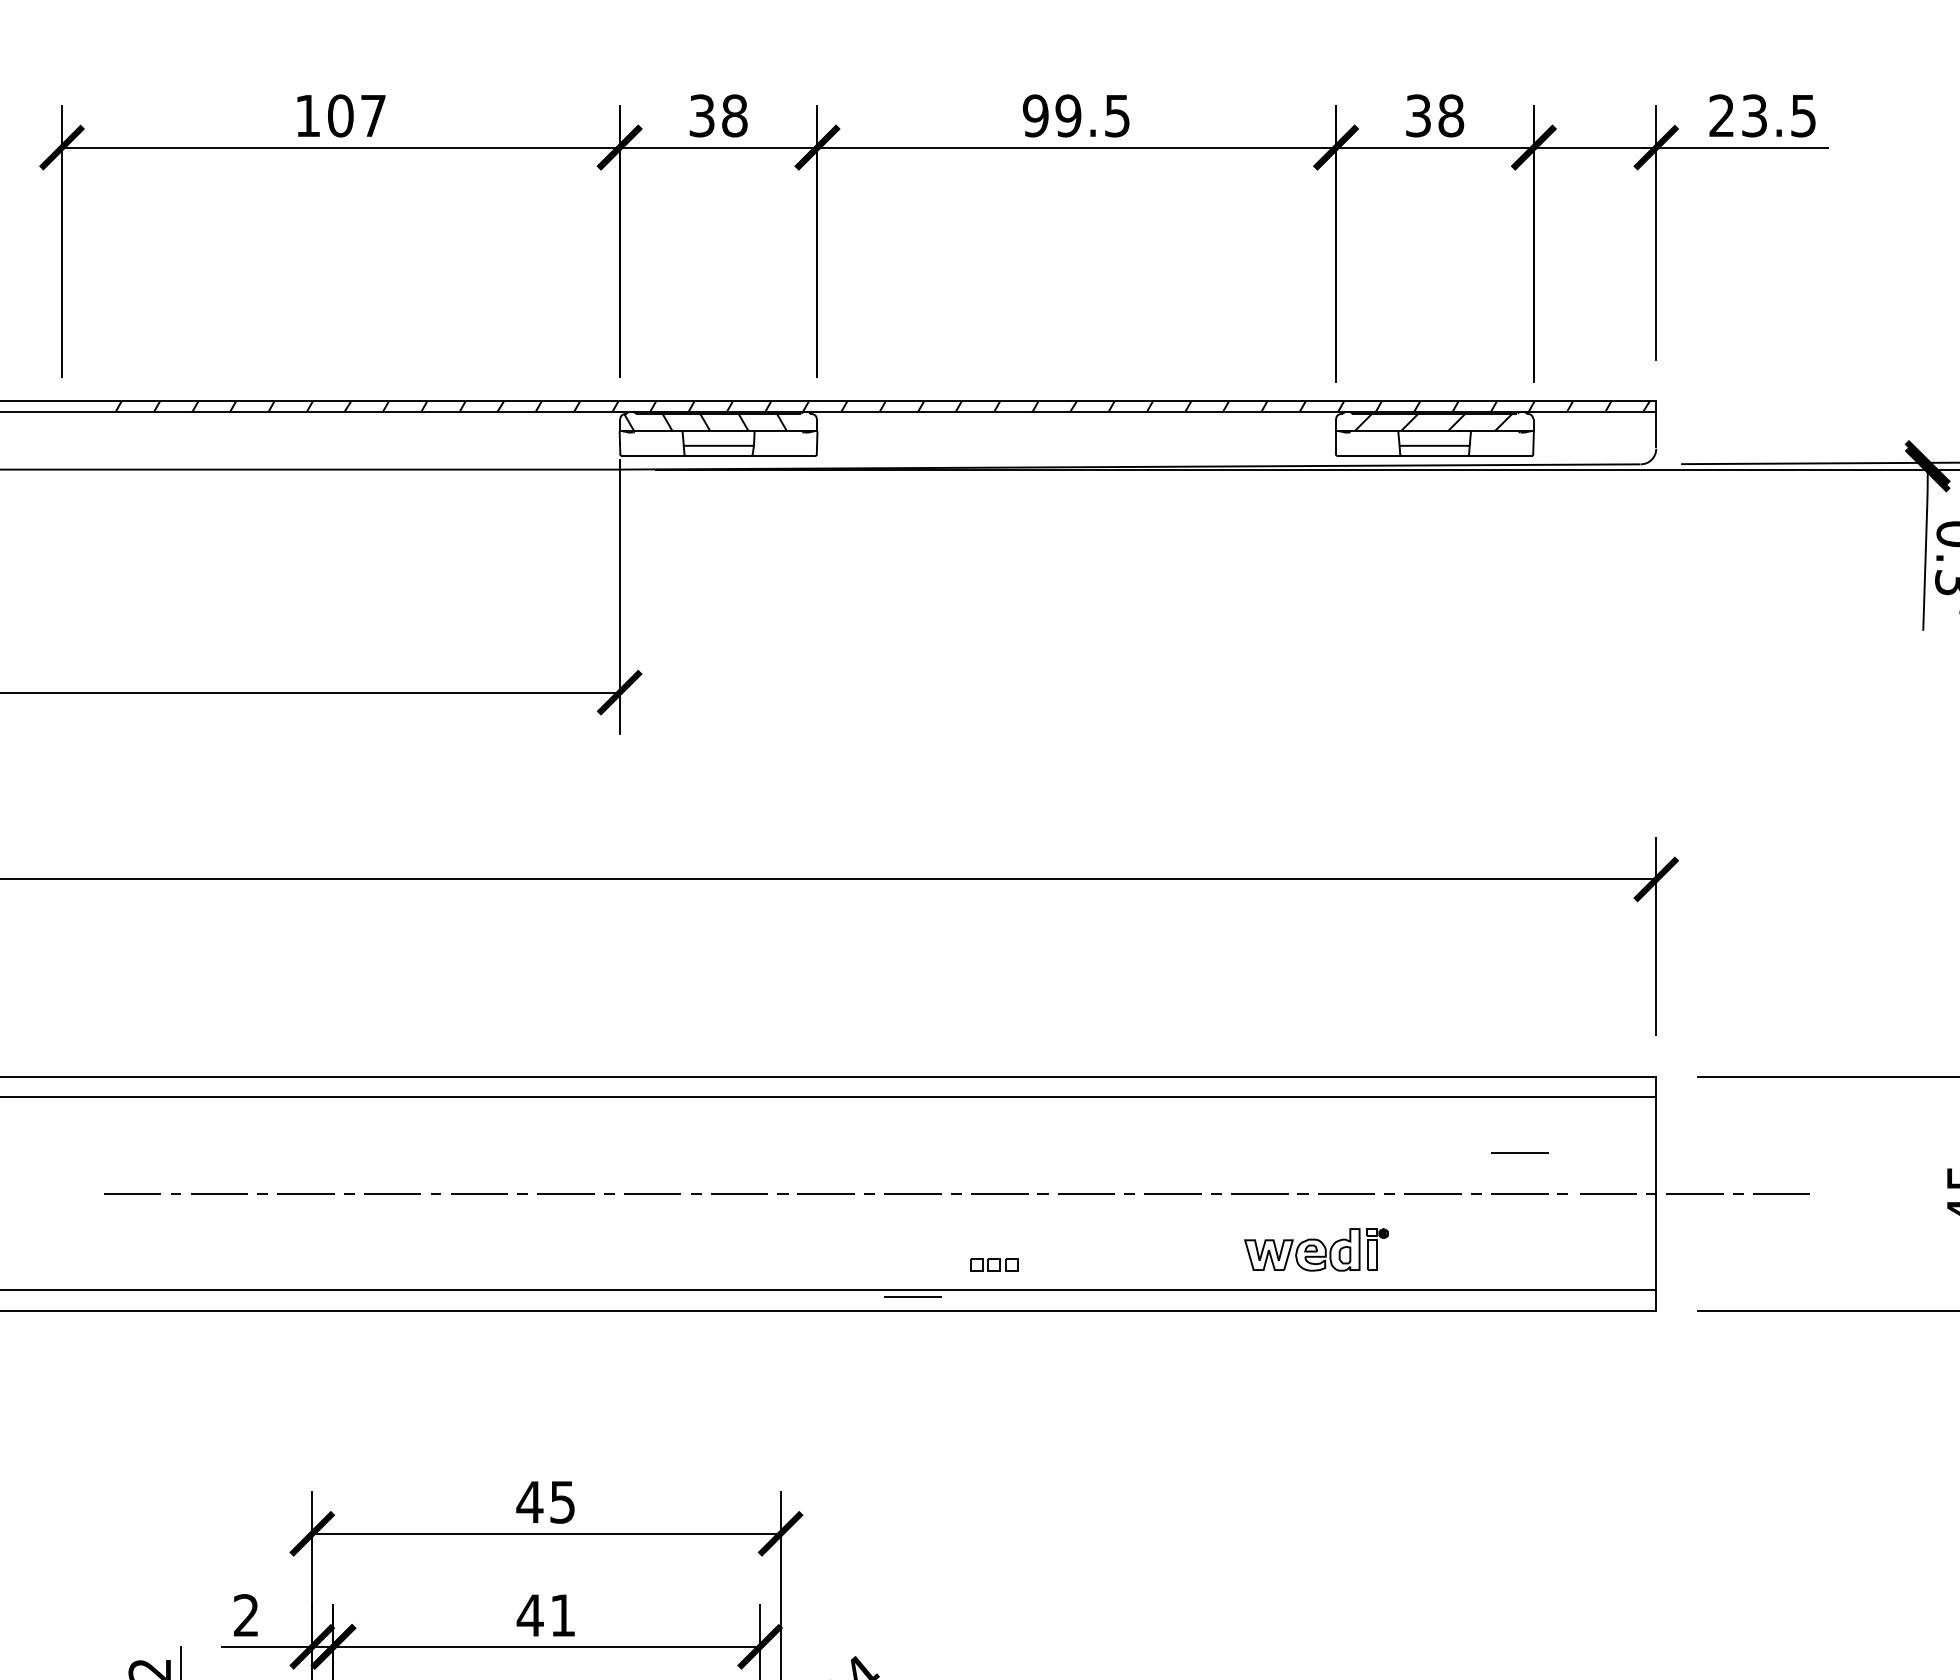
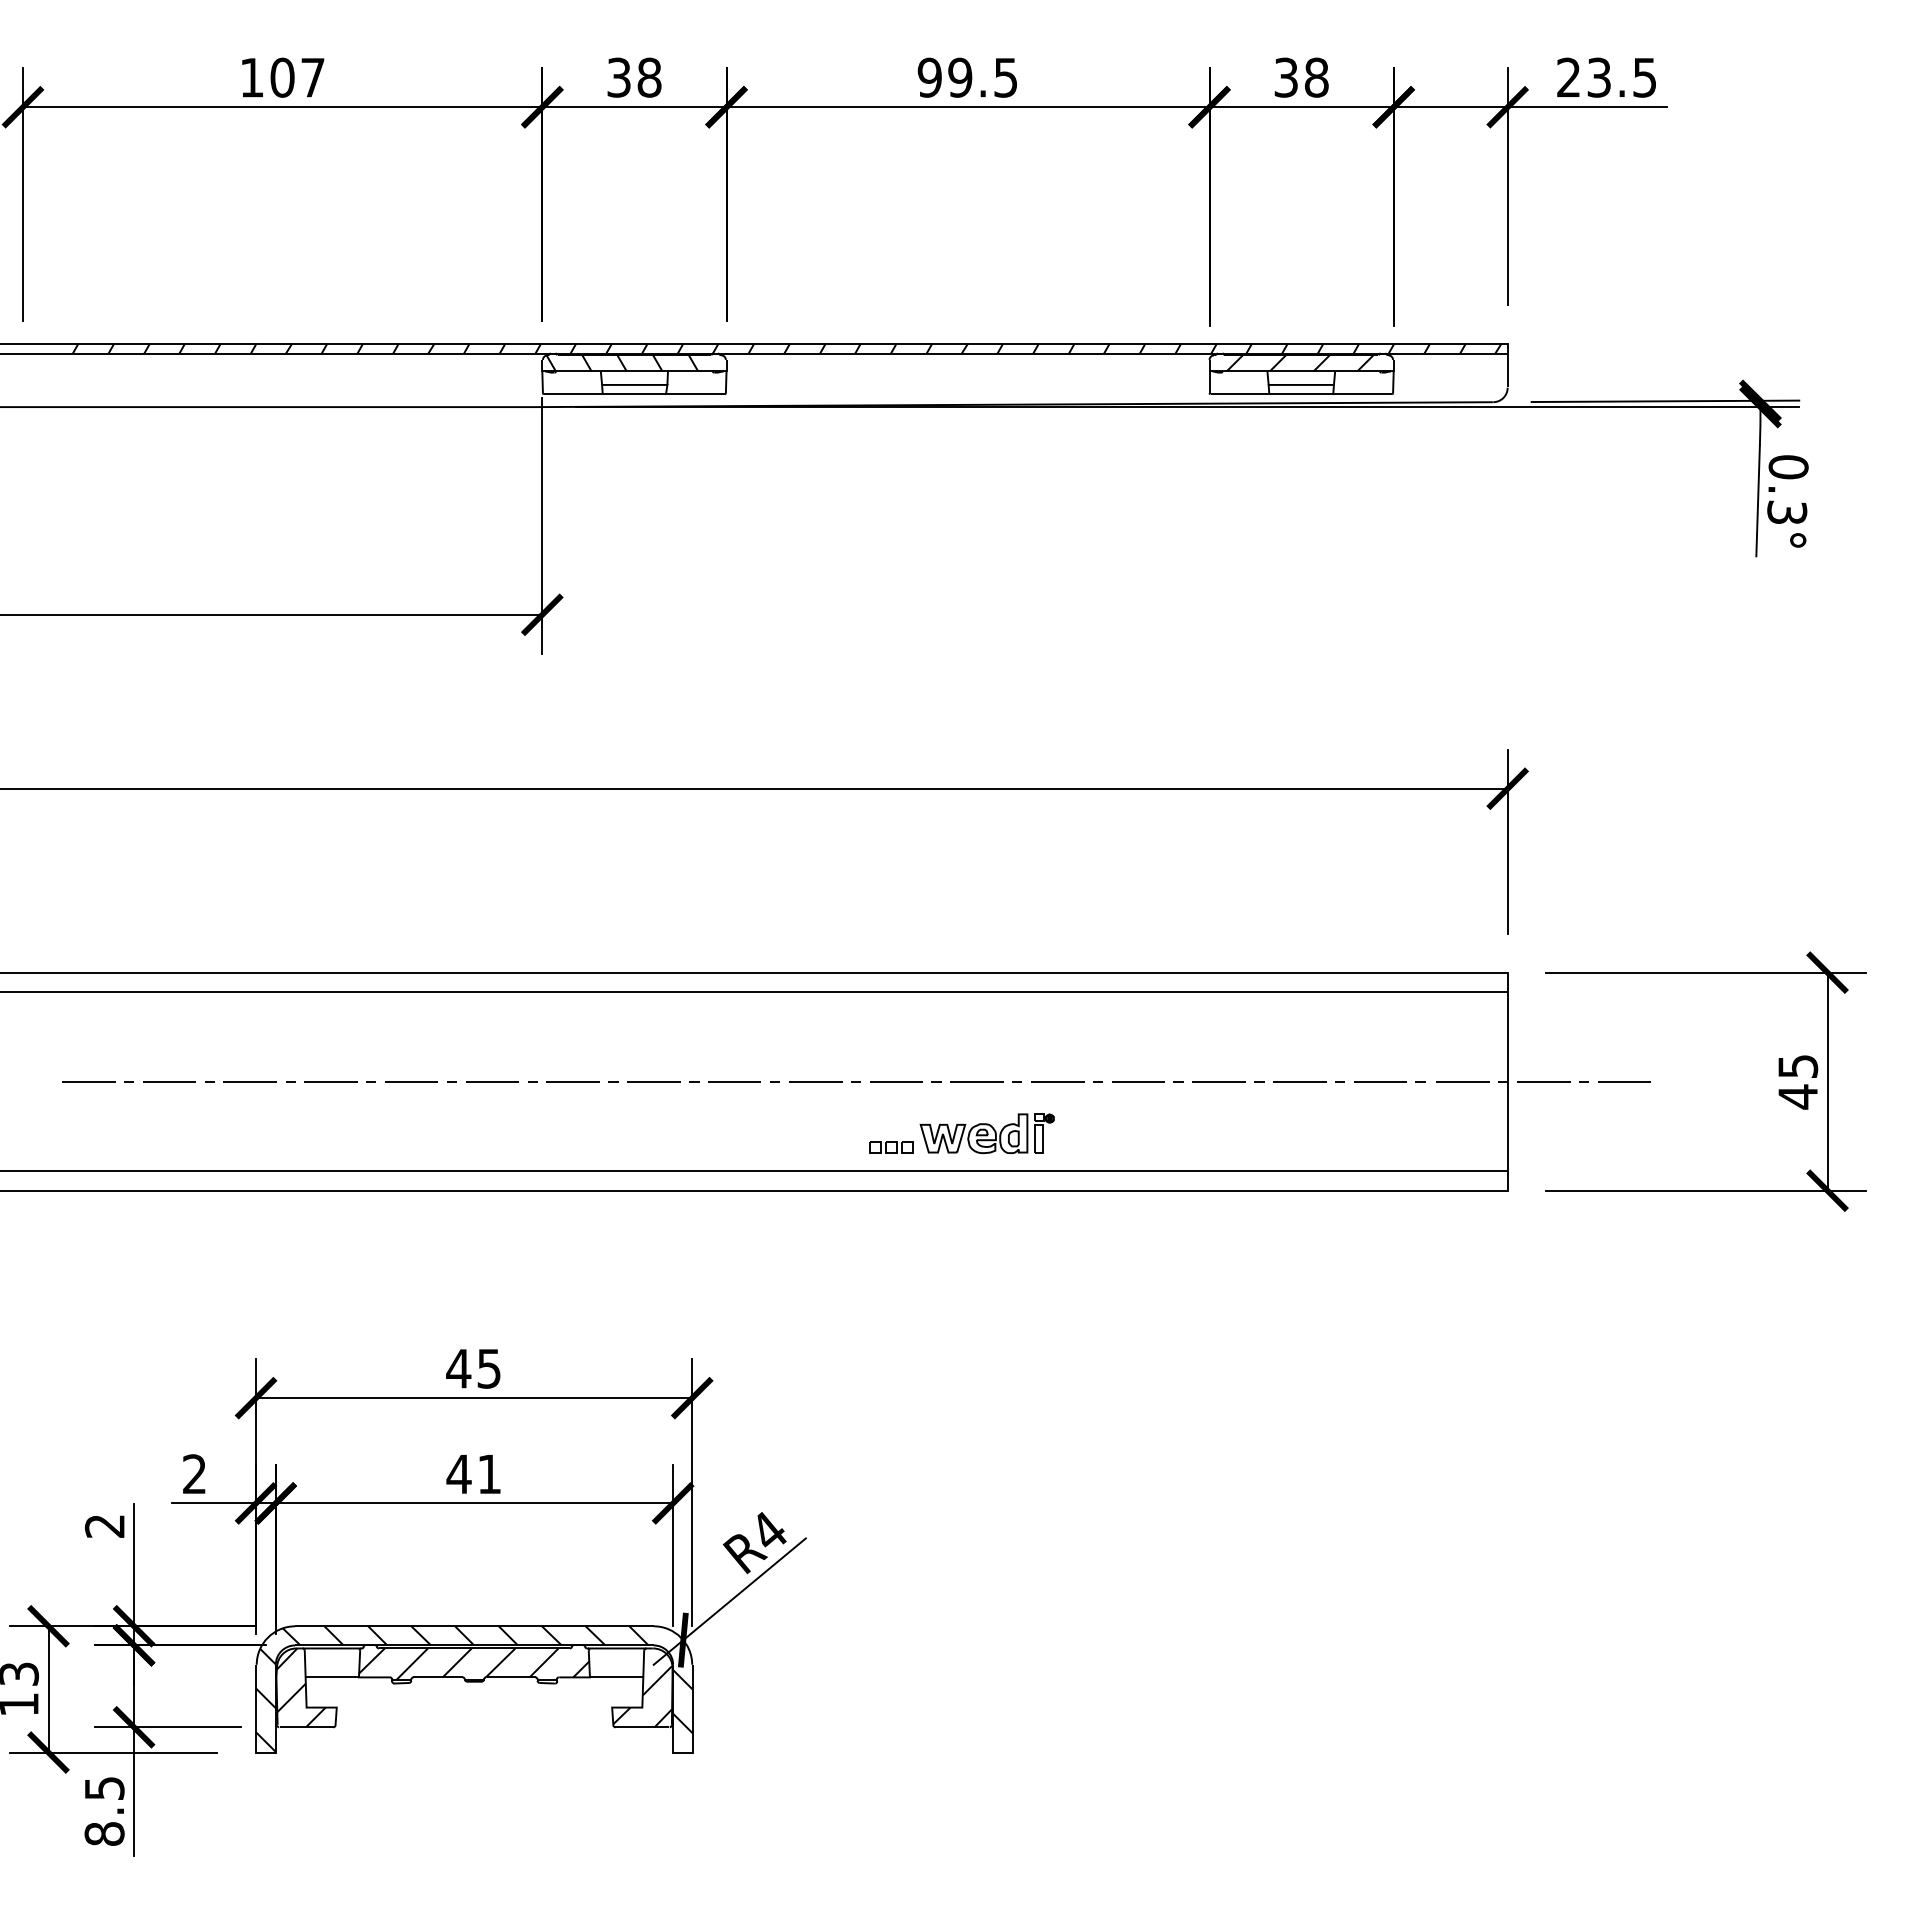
line: (1519, 1152) -> (1380, 1043), removed
part: (1315, 1249) -> (986, 1133), moved
line: (913, 1296) -> (815, 1177), removed

